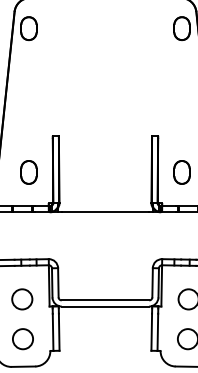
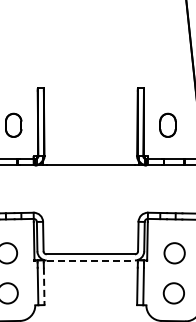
line: (105, 306) -> (90, 260), solid -> dashed
line: (59, 332) -> (44, 286), solid -> dashed

